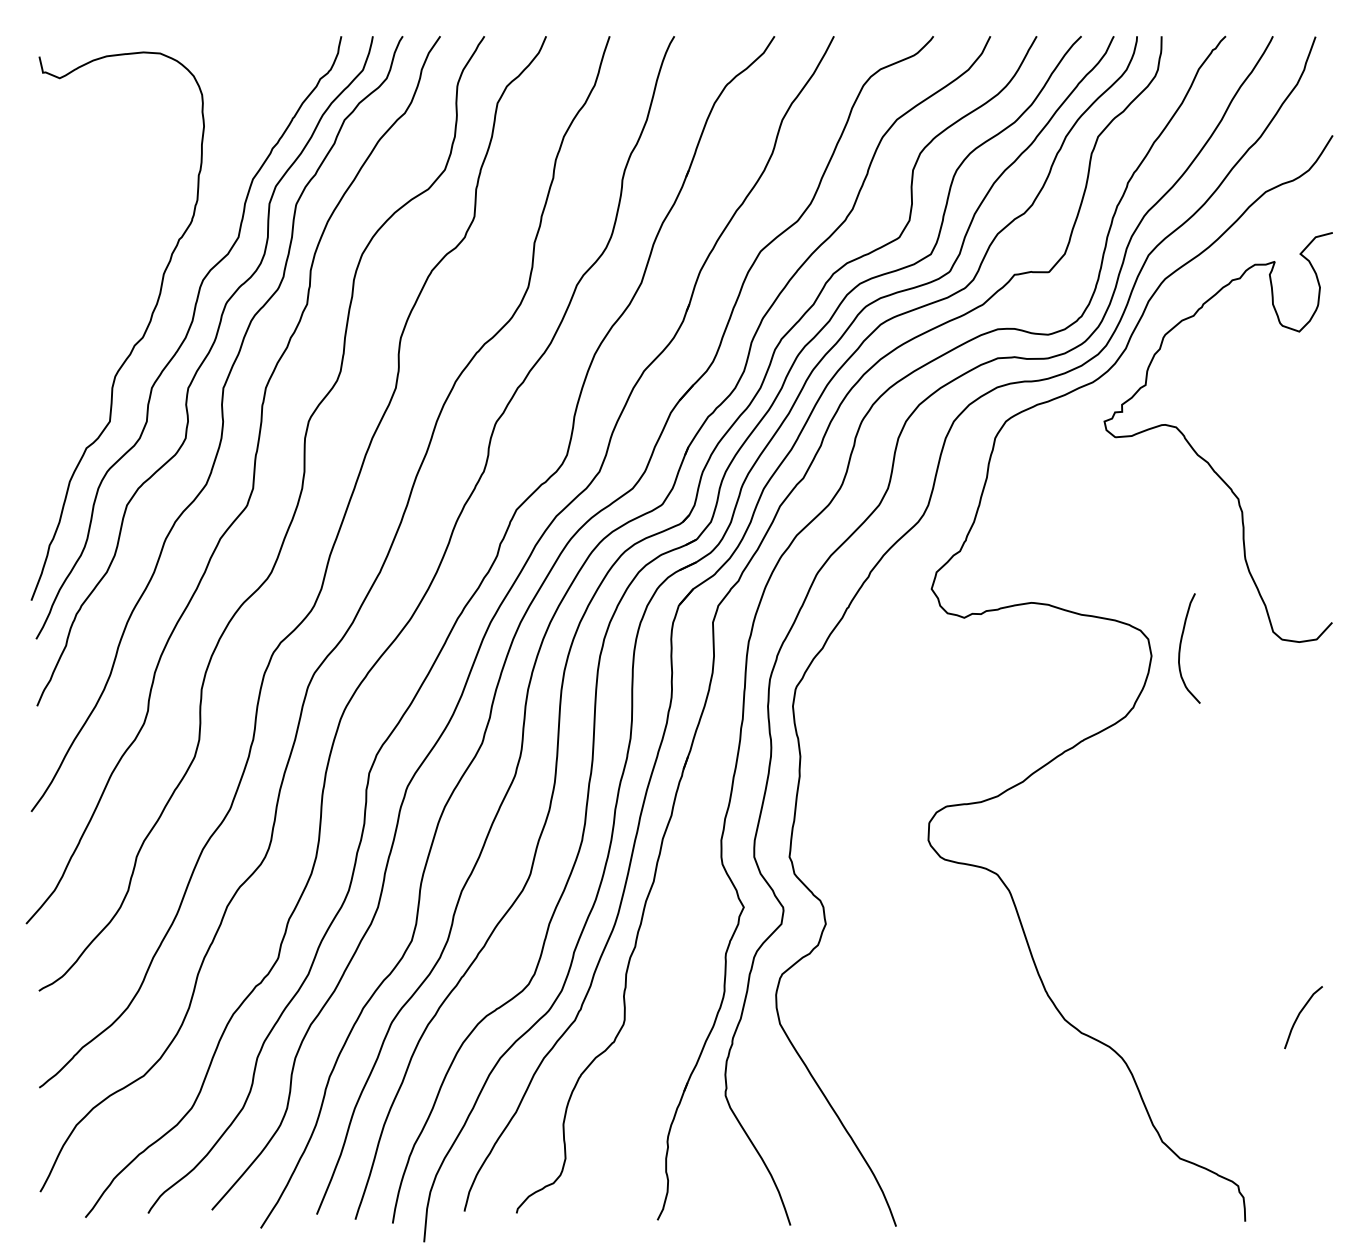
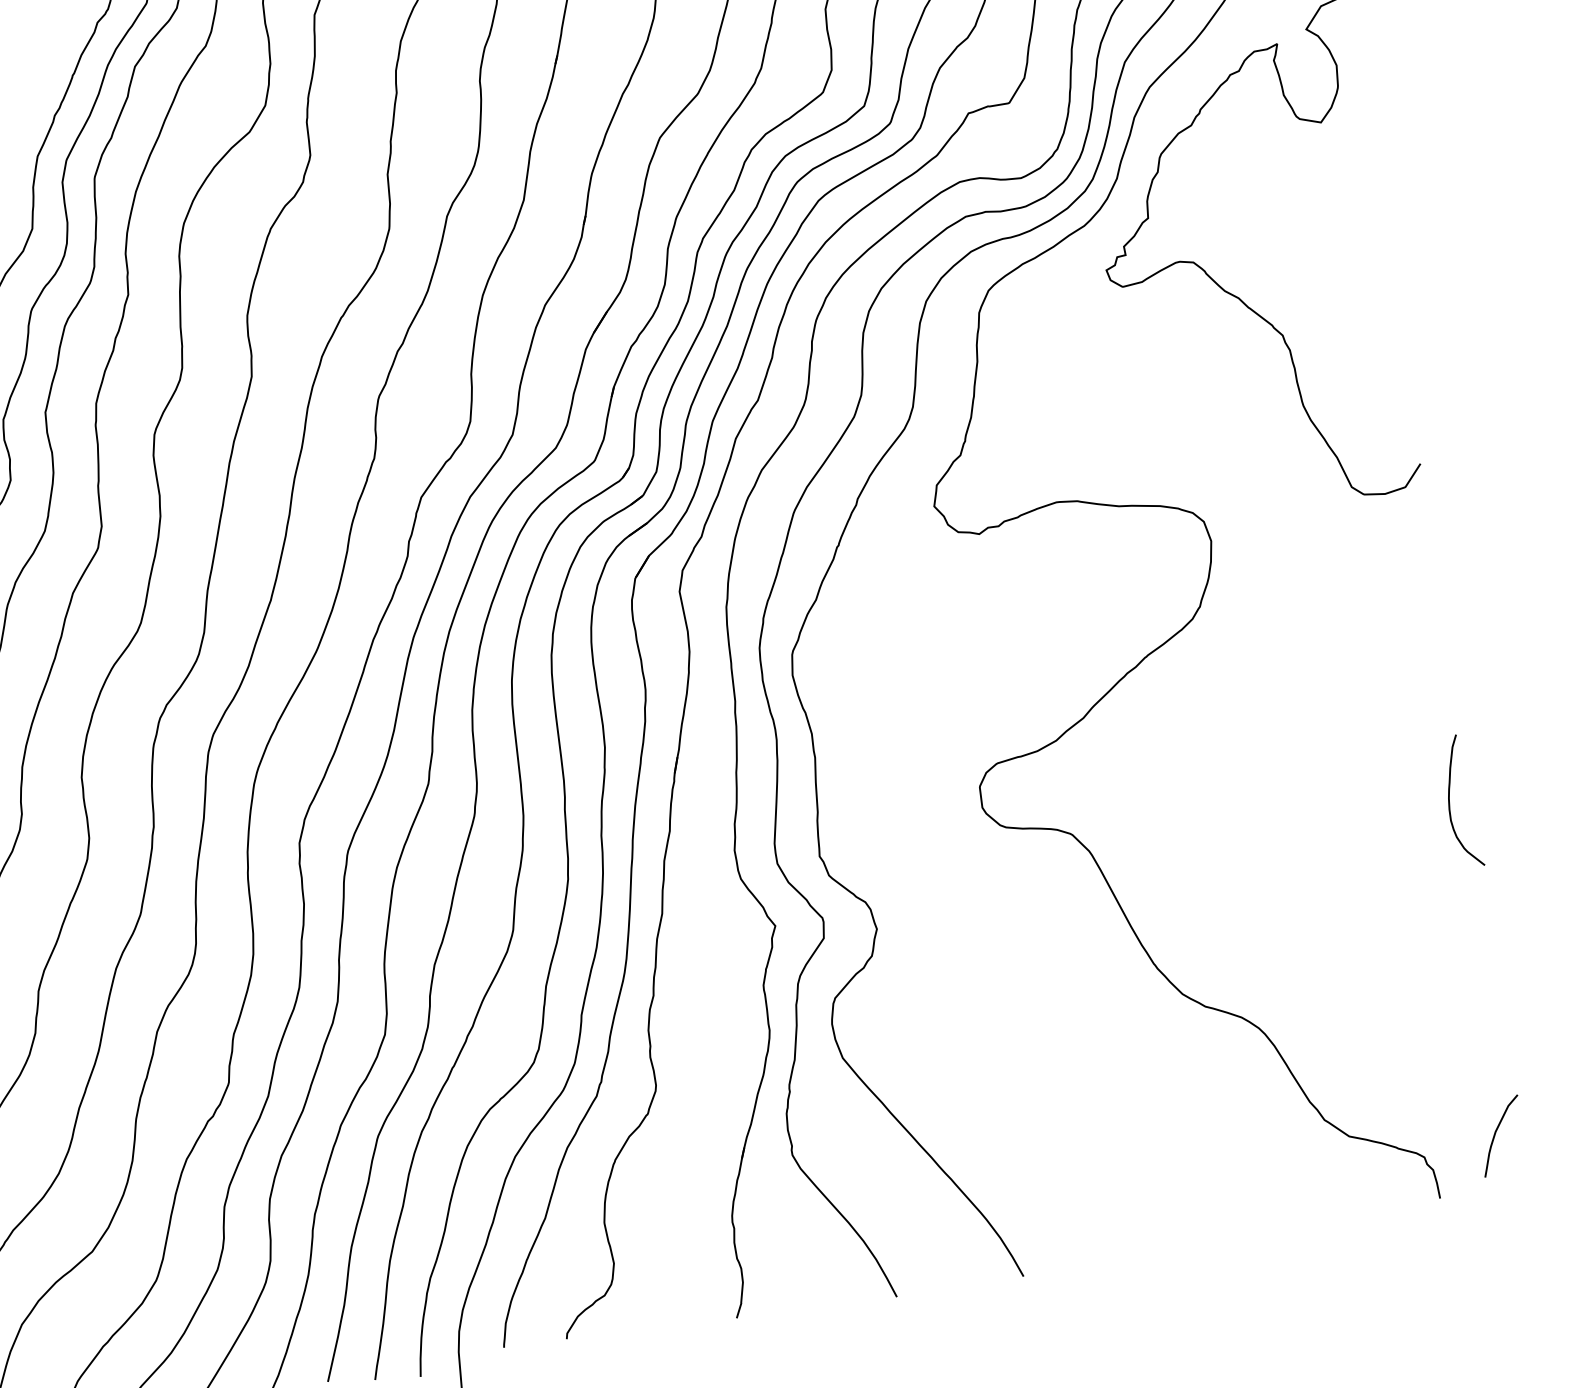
curve: (1181, 645) -> (1450, 799), moved
curve: (1299, 1015) -> (1495, 1134), moved

